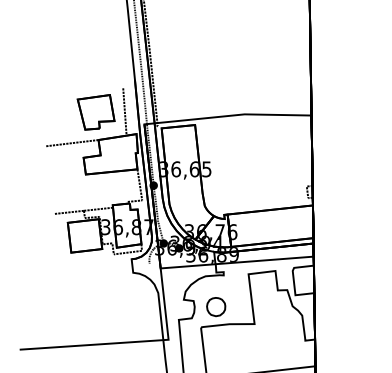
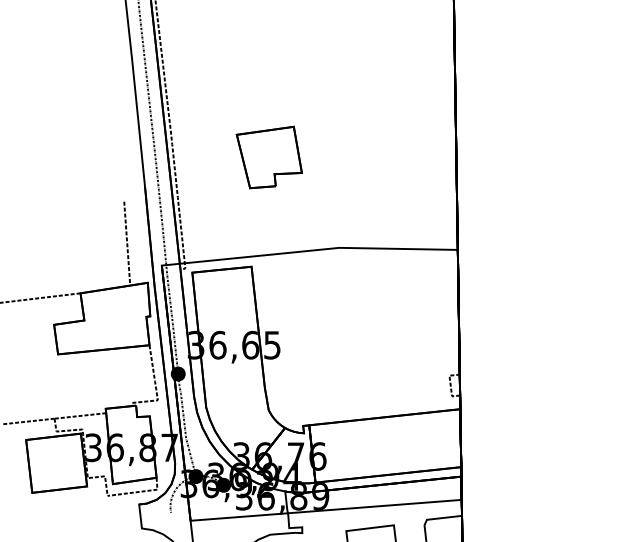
part: (95, 112) -> (268, 157), moved

